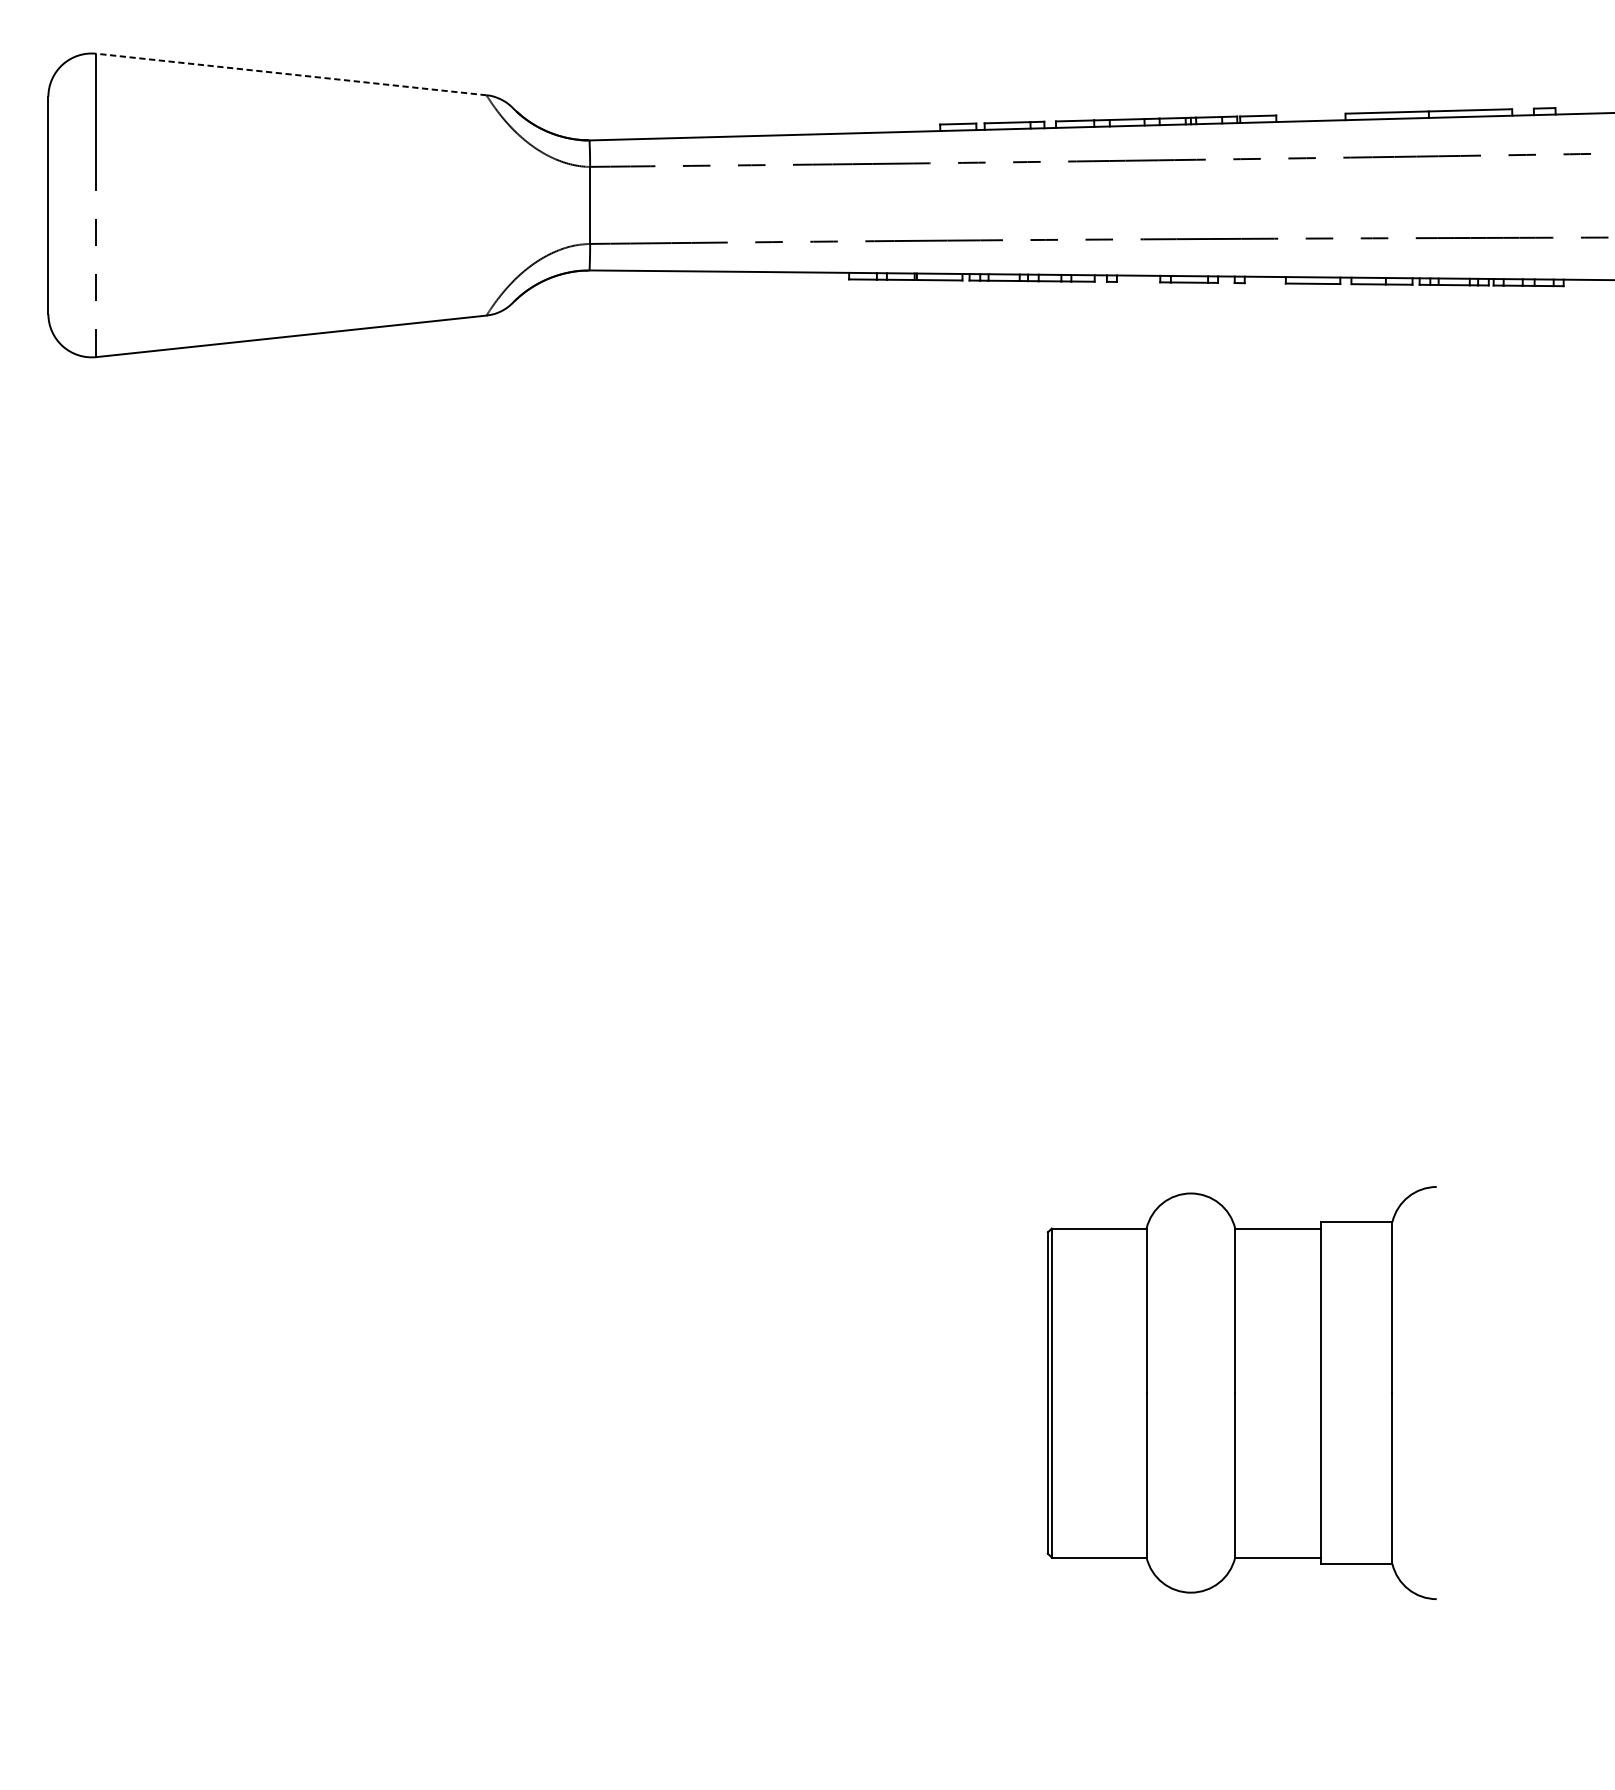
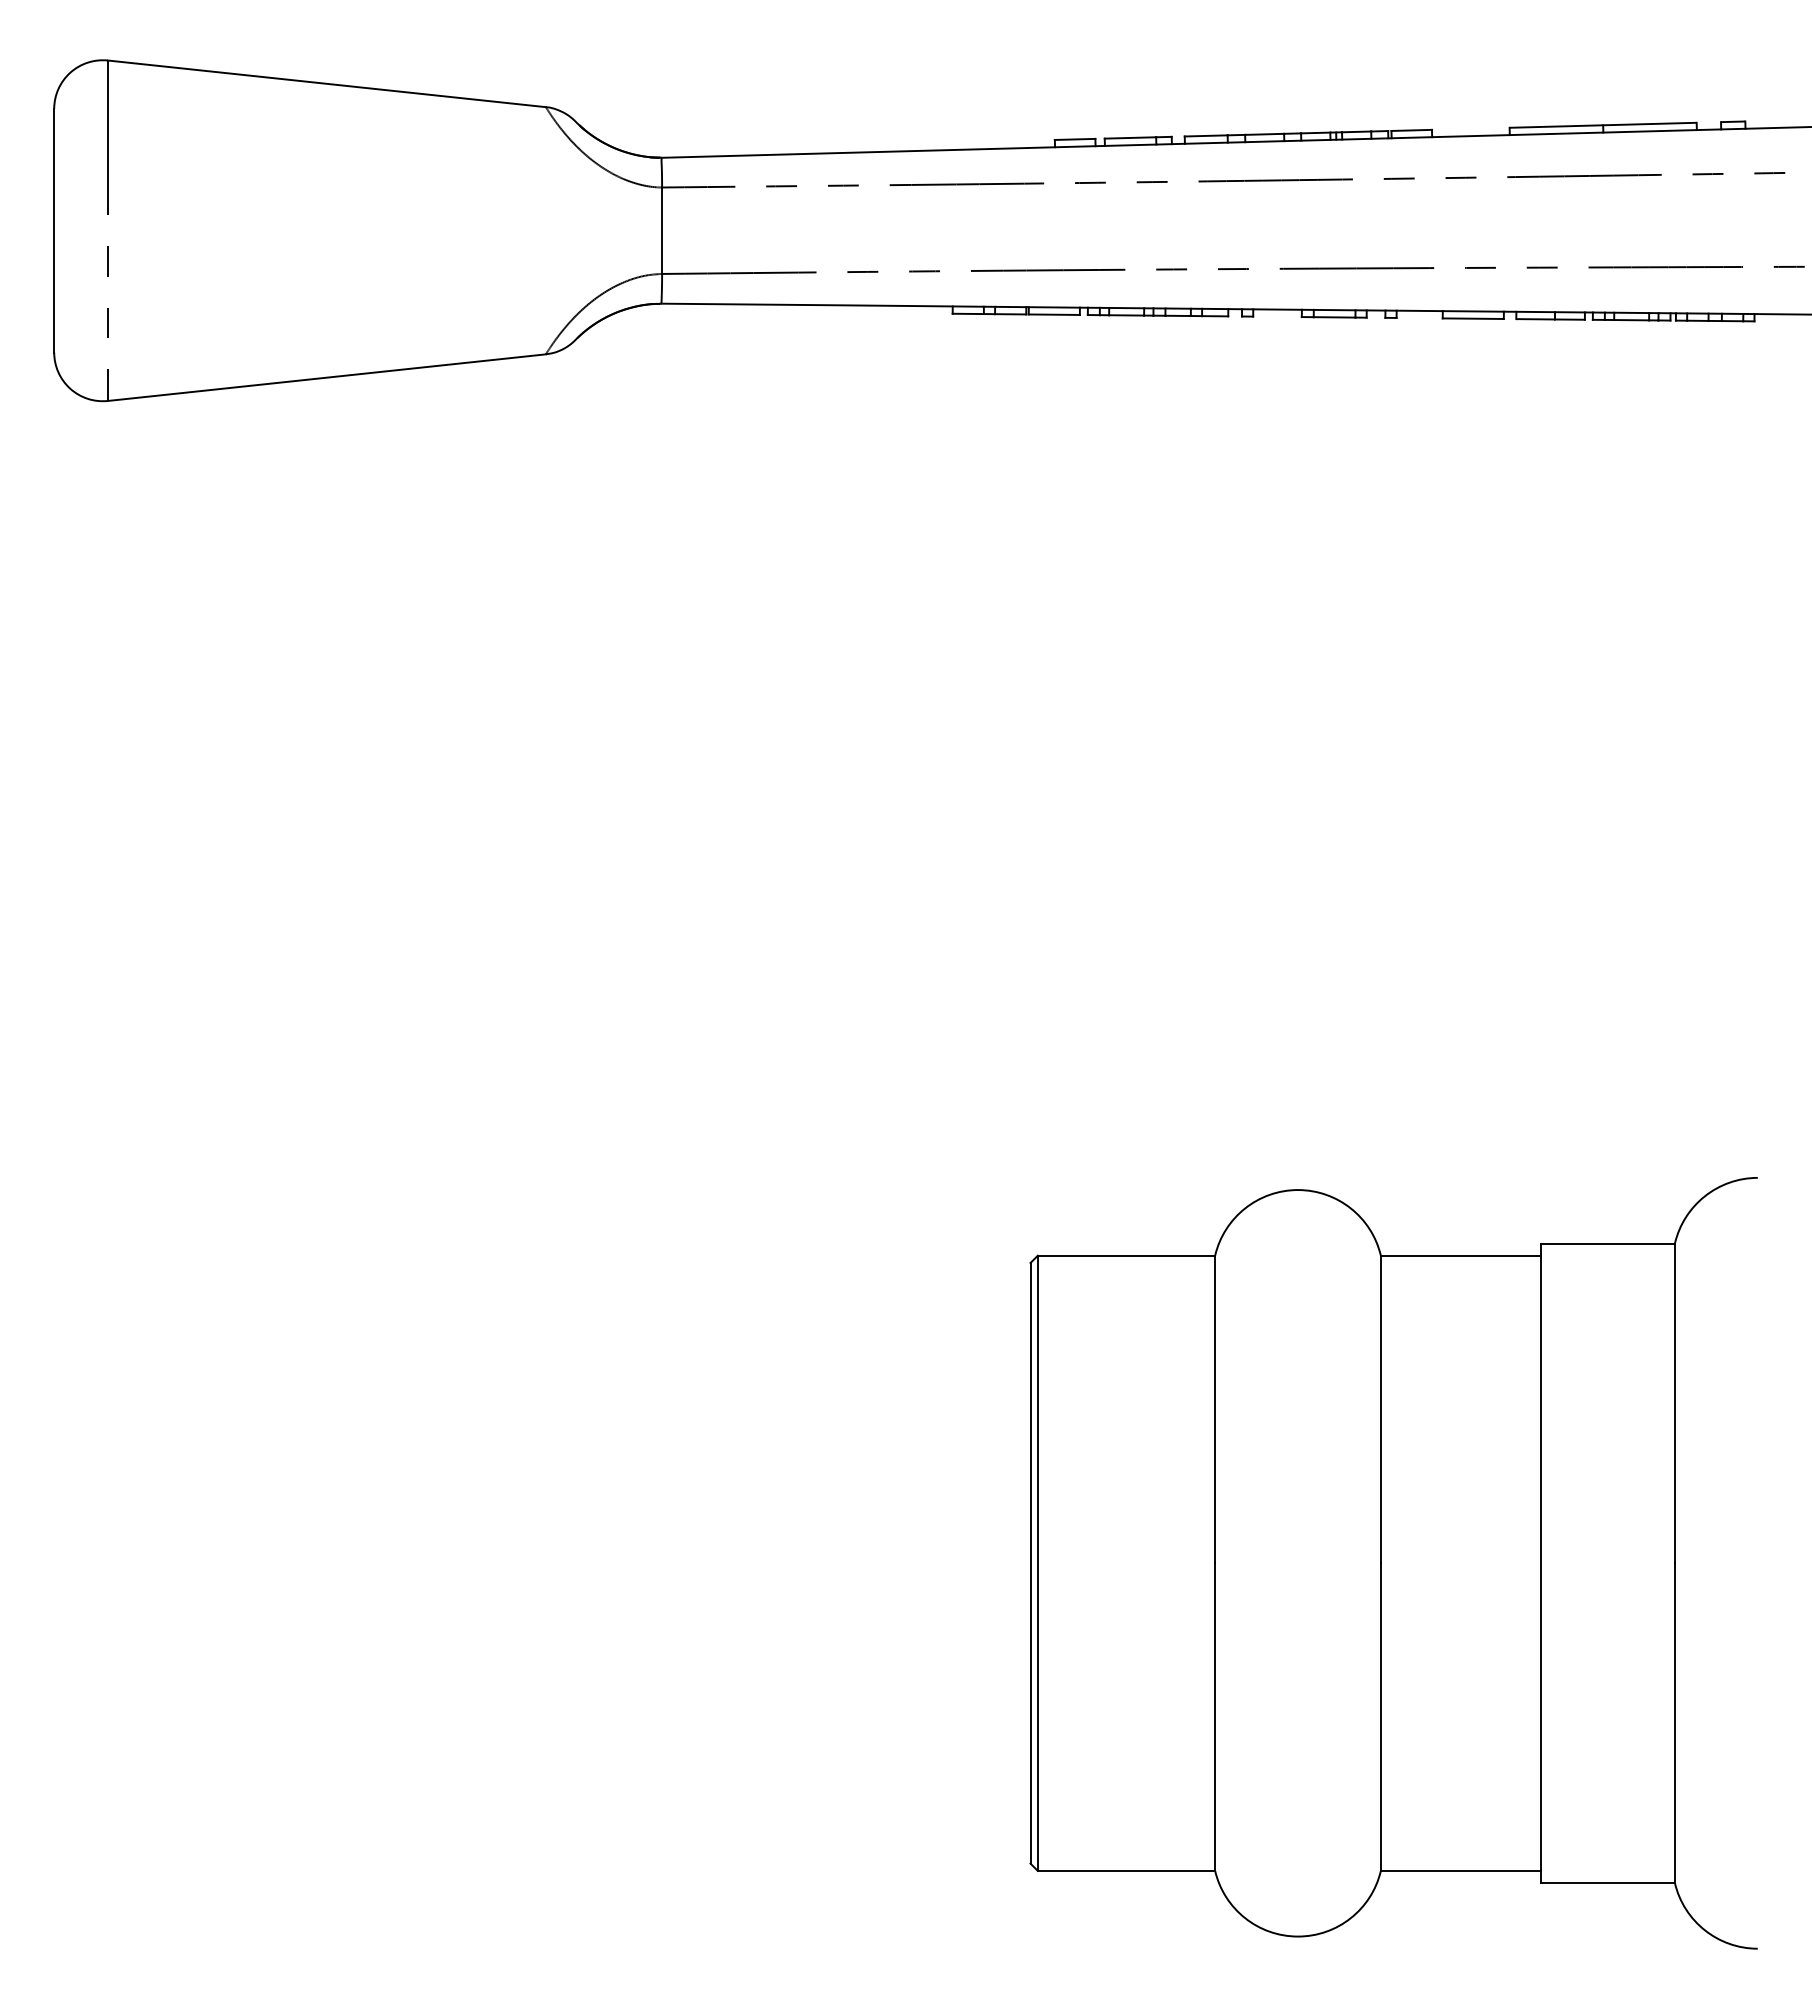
line: (291, 74) -> (326, 83), dashed -> solid
part: (1241, 1393) -> (1393, 1563), size x1.67

